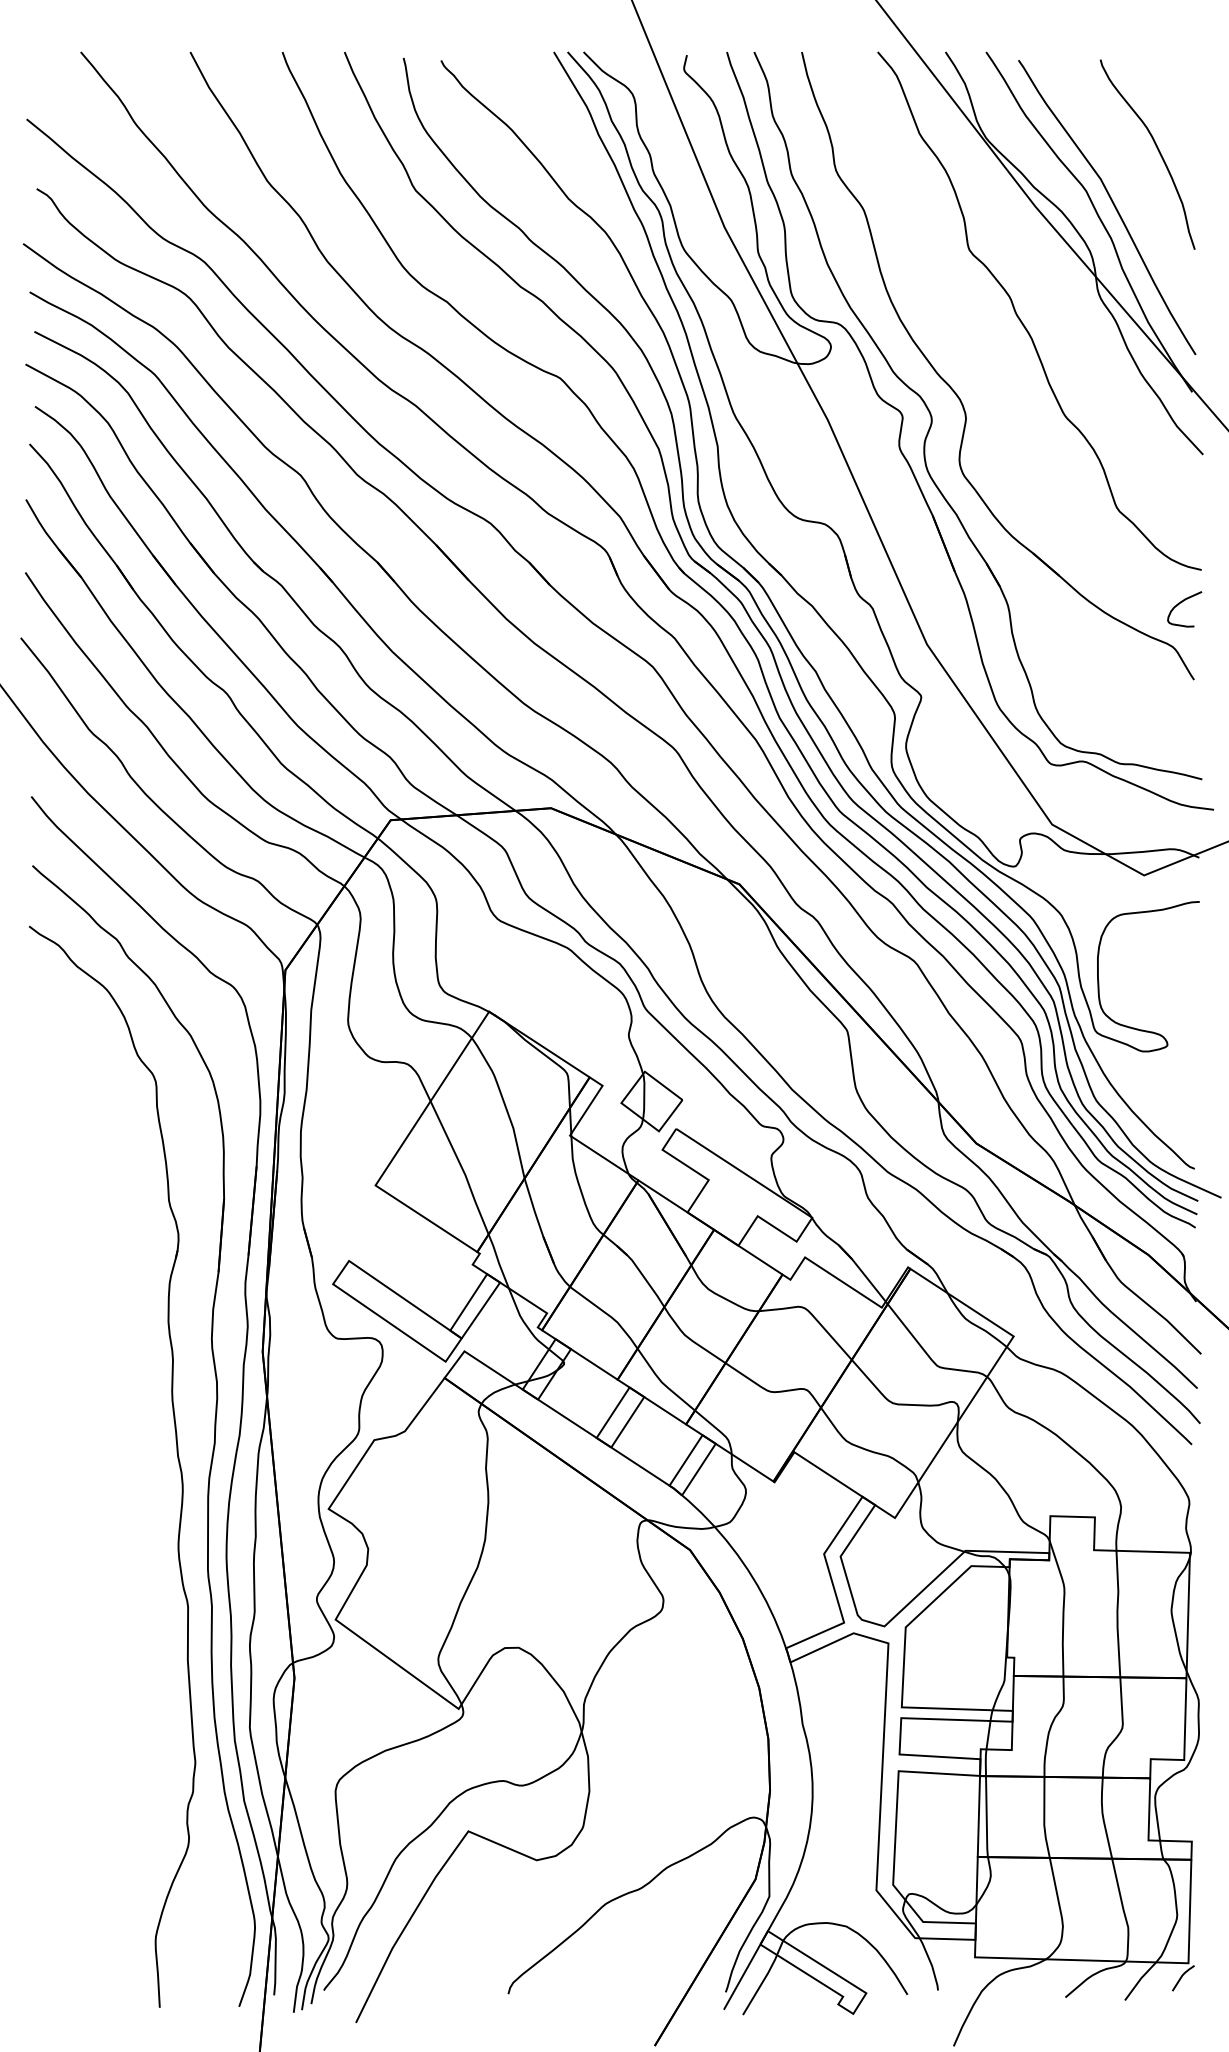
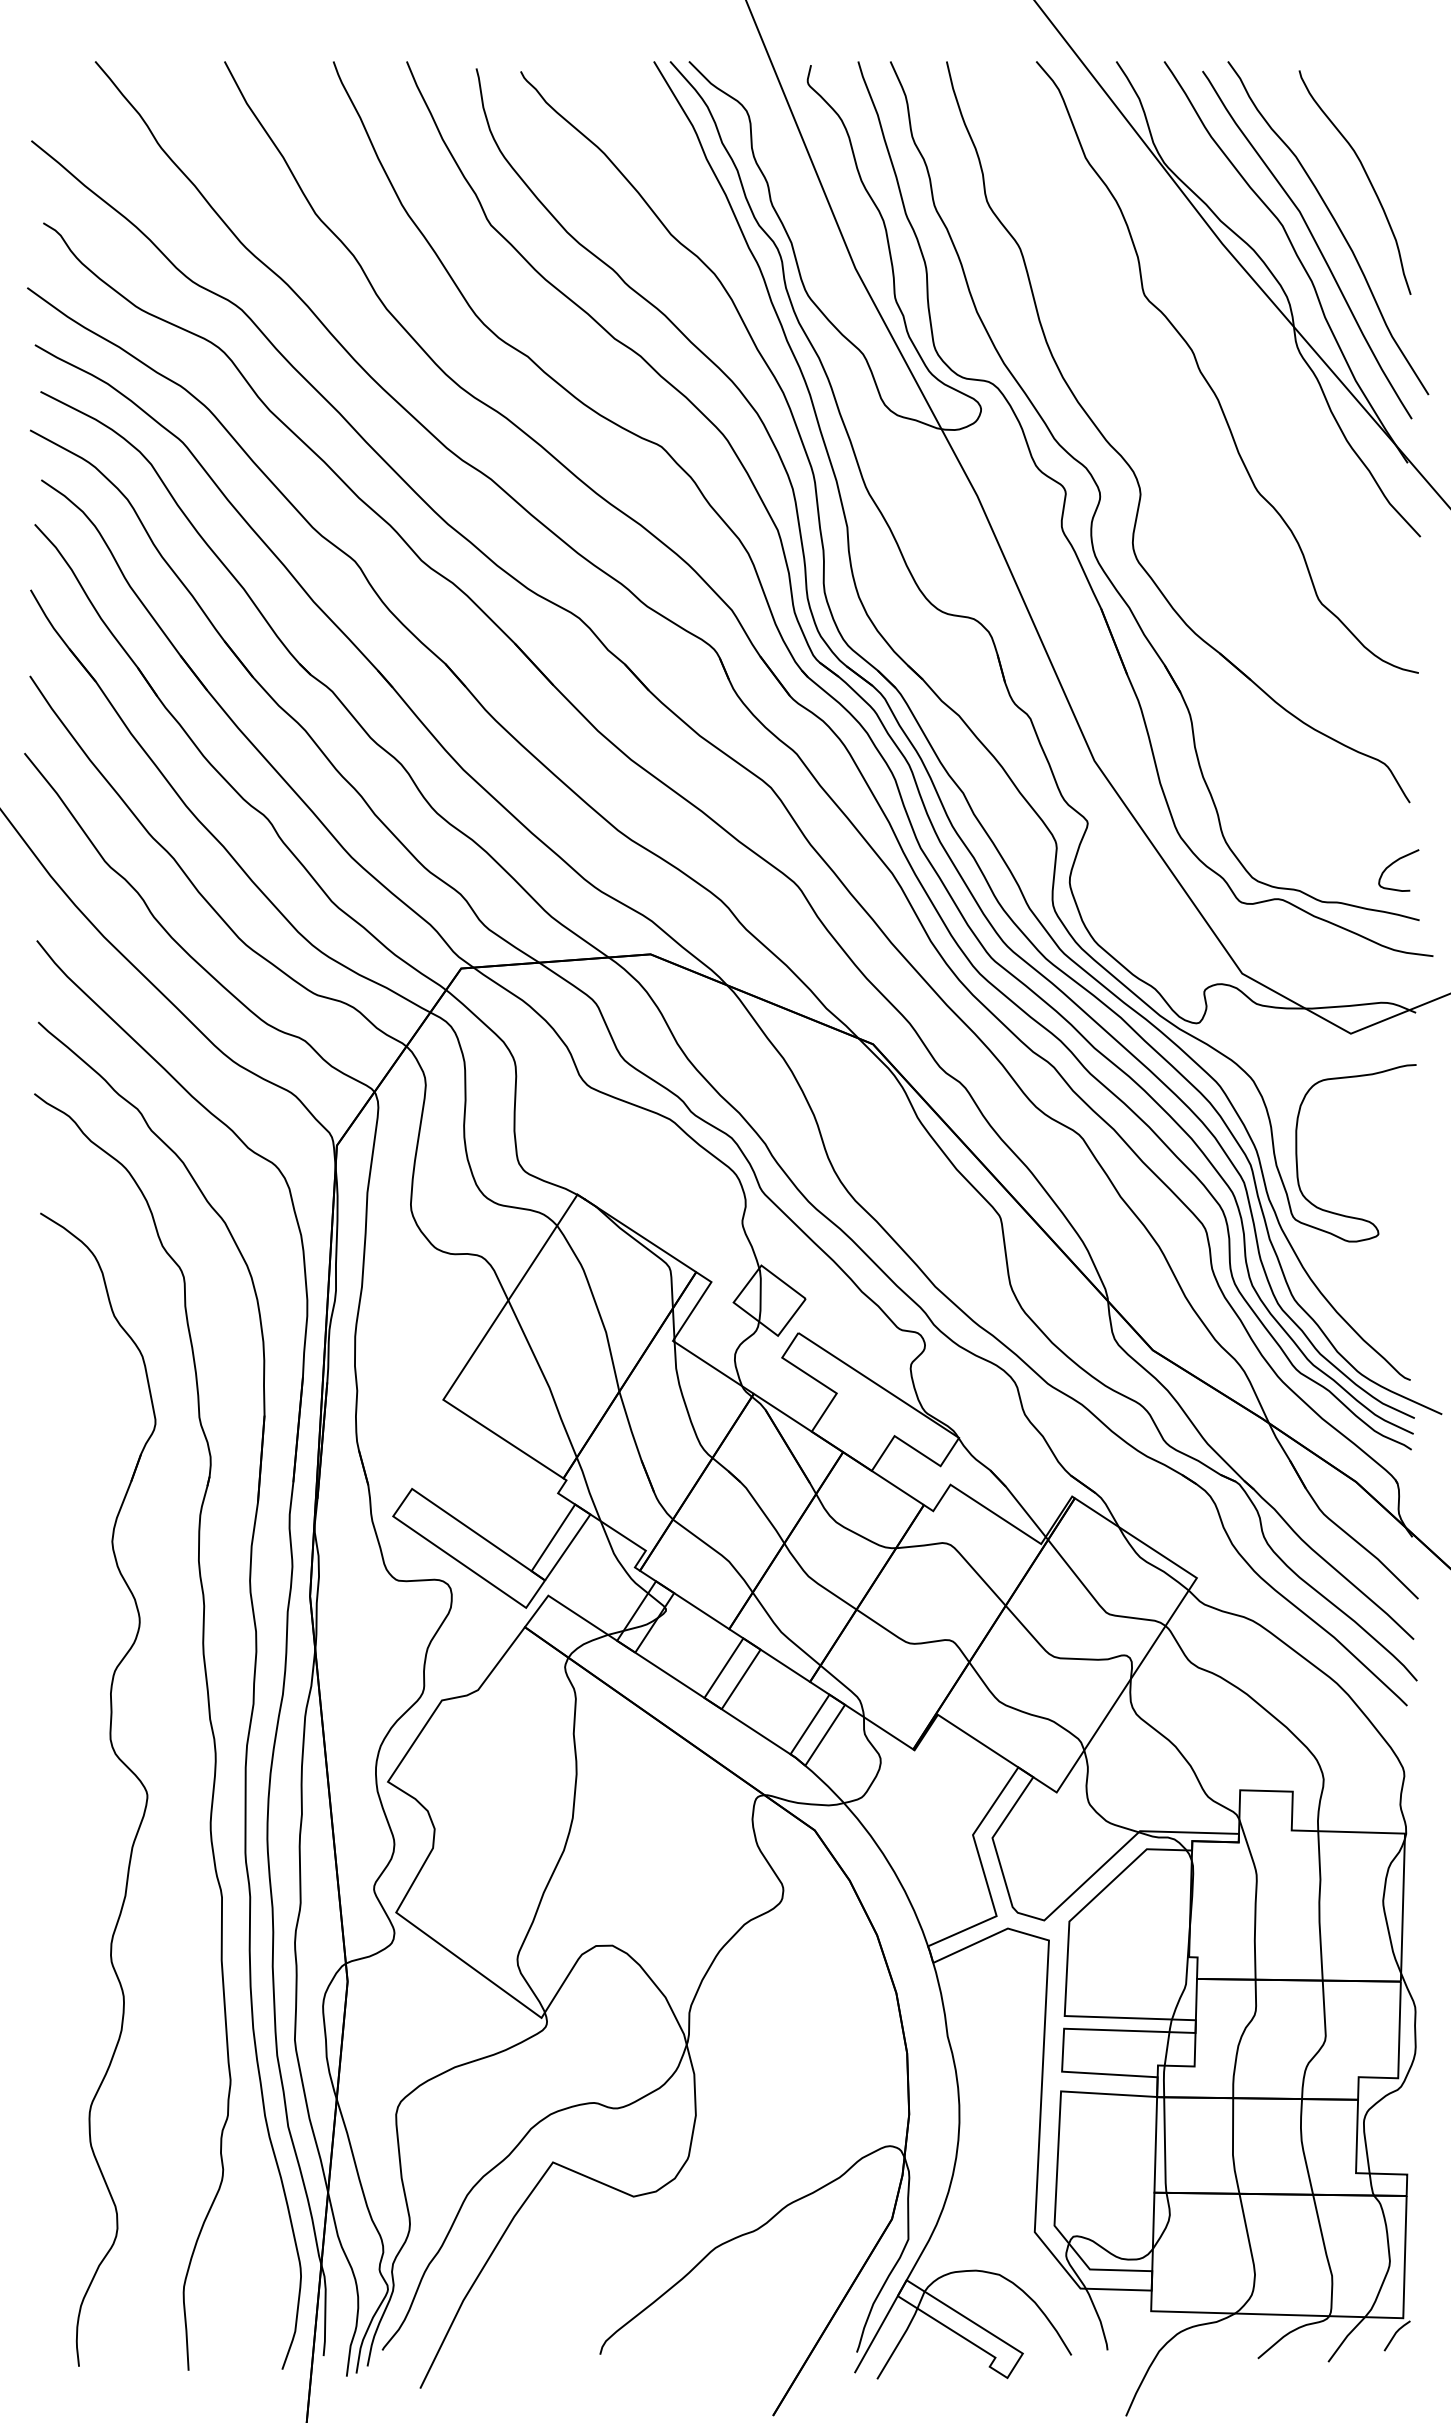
curve: (1131, 190) -> (1336, 225), added
curve: (1181, 603) -> (1394, 863), moved
part: (104, 1494) -> (123, 1764), added

